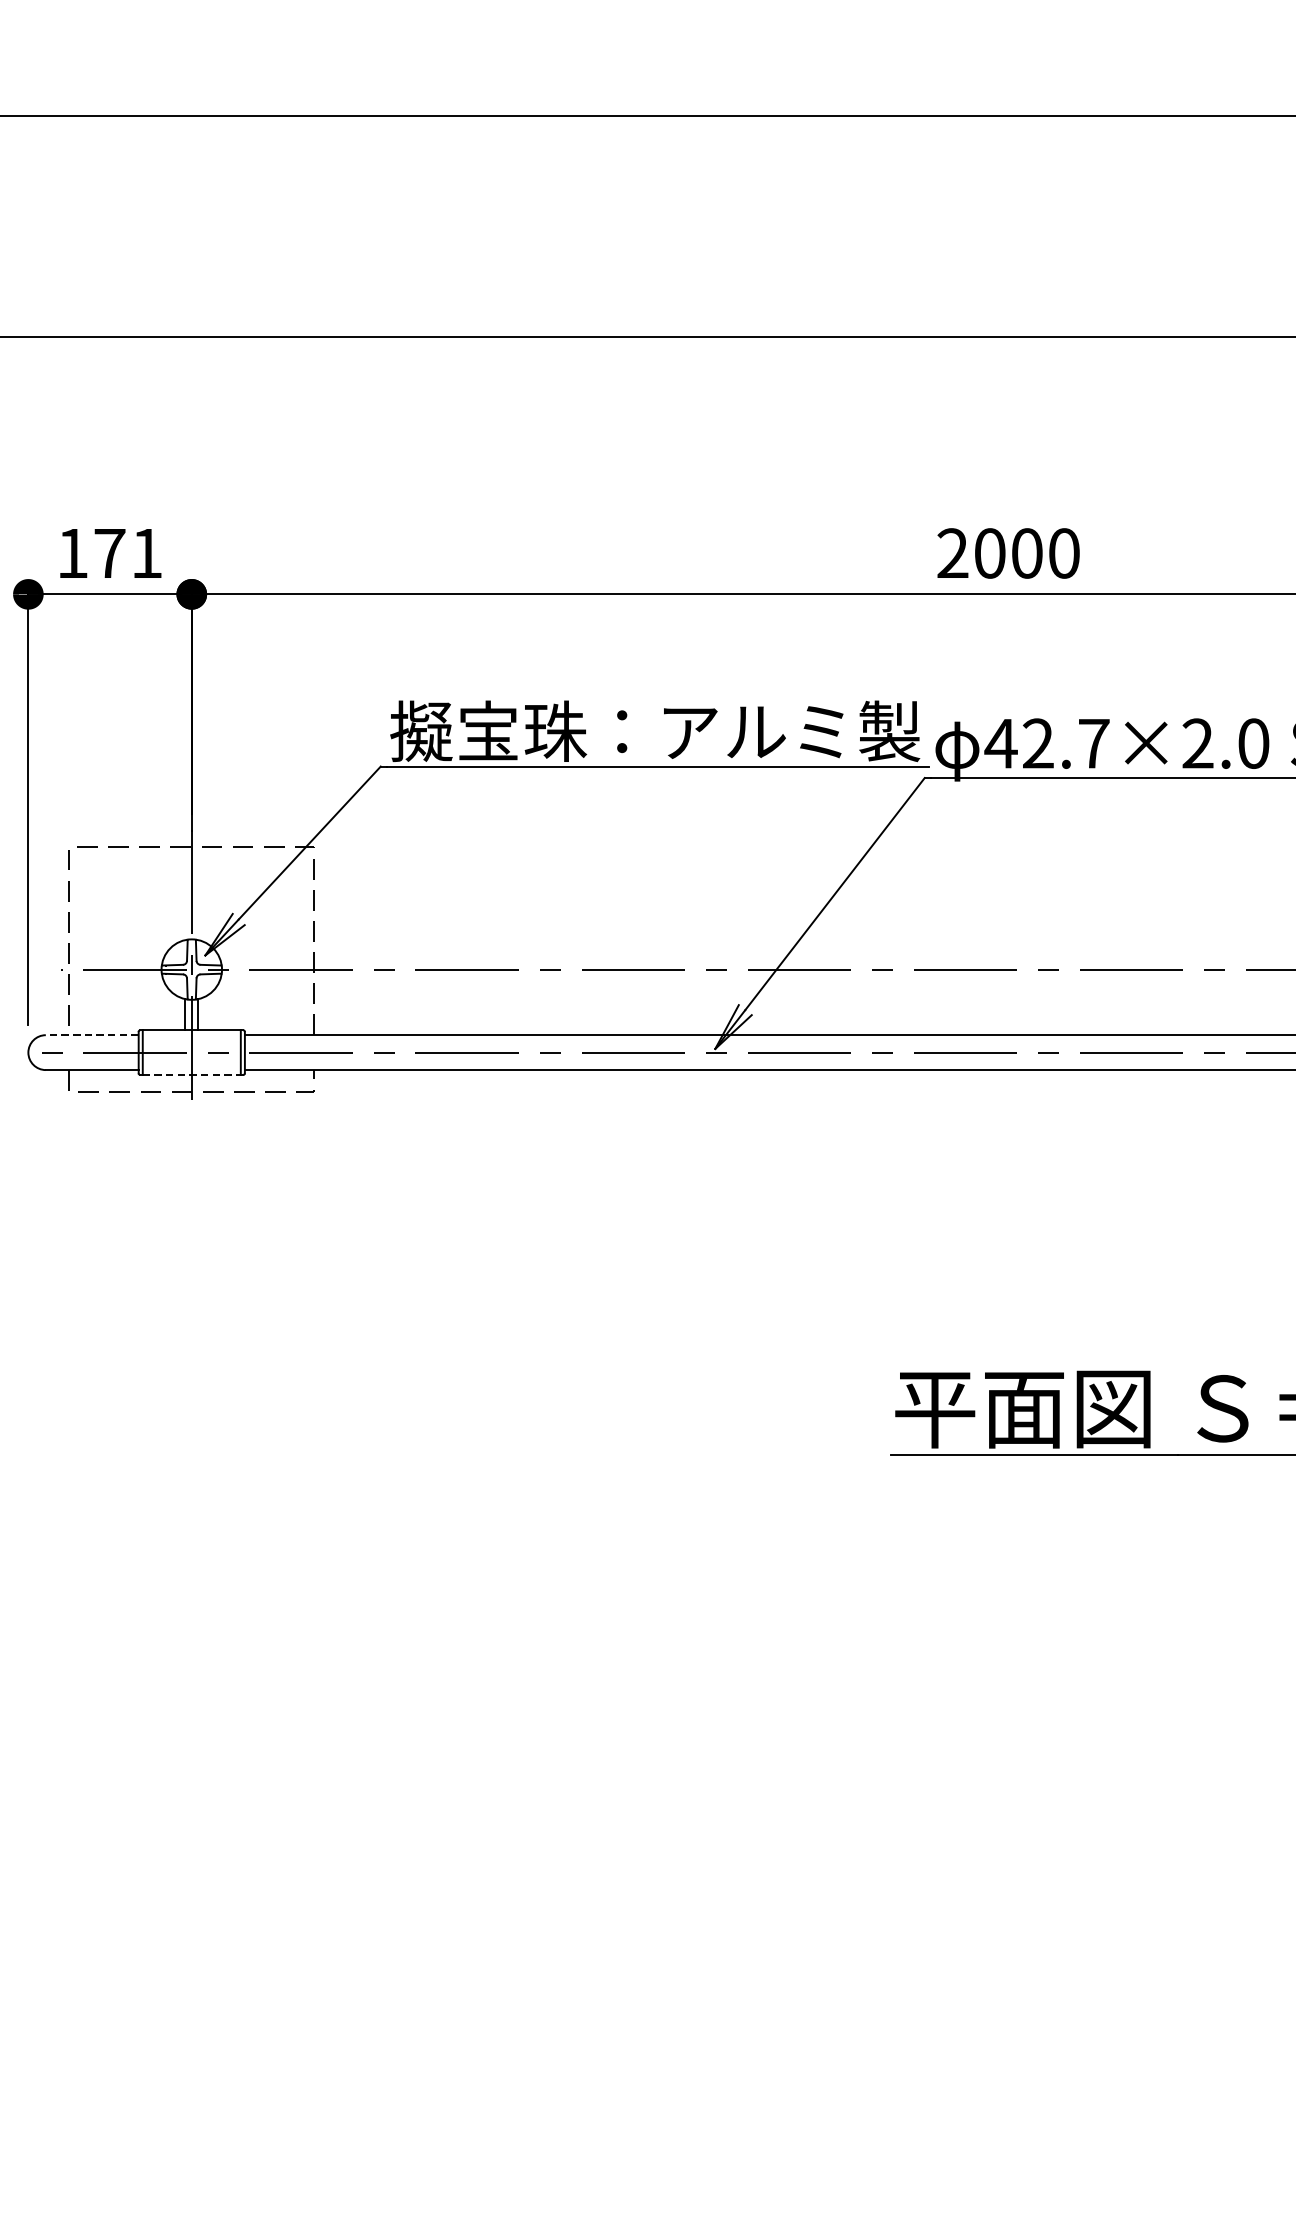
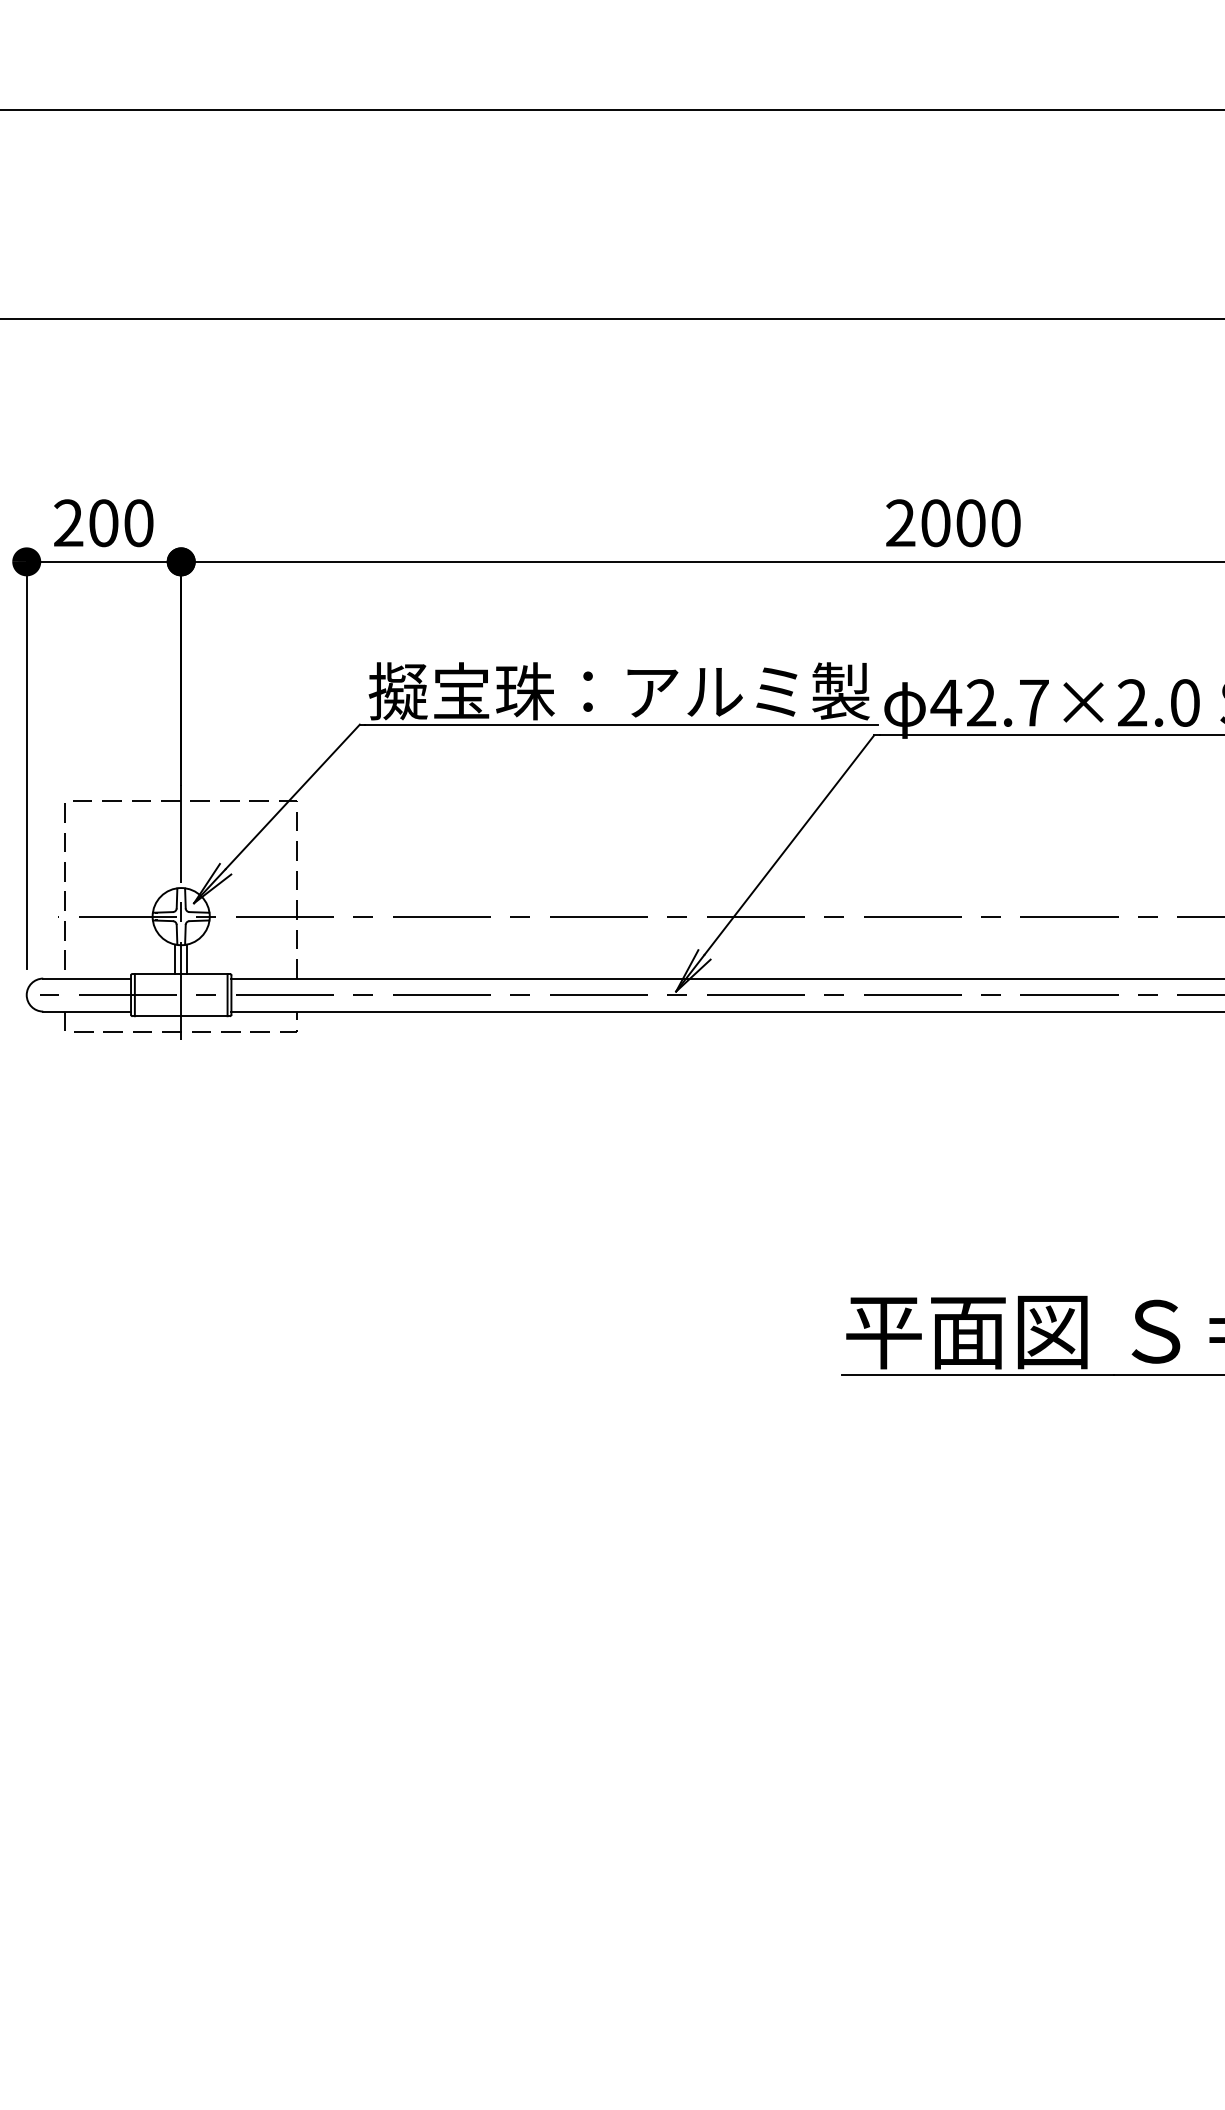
text: (109, 553) -> (103, 523), 171 -> 200
line: (92, 1035) -> (87, 978), dashed -> solid
line: (192, 1075) -> (181, 1016), dashed -> solid

